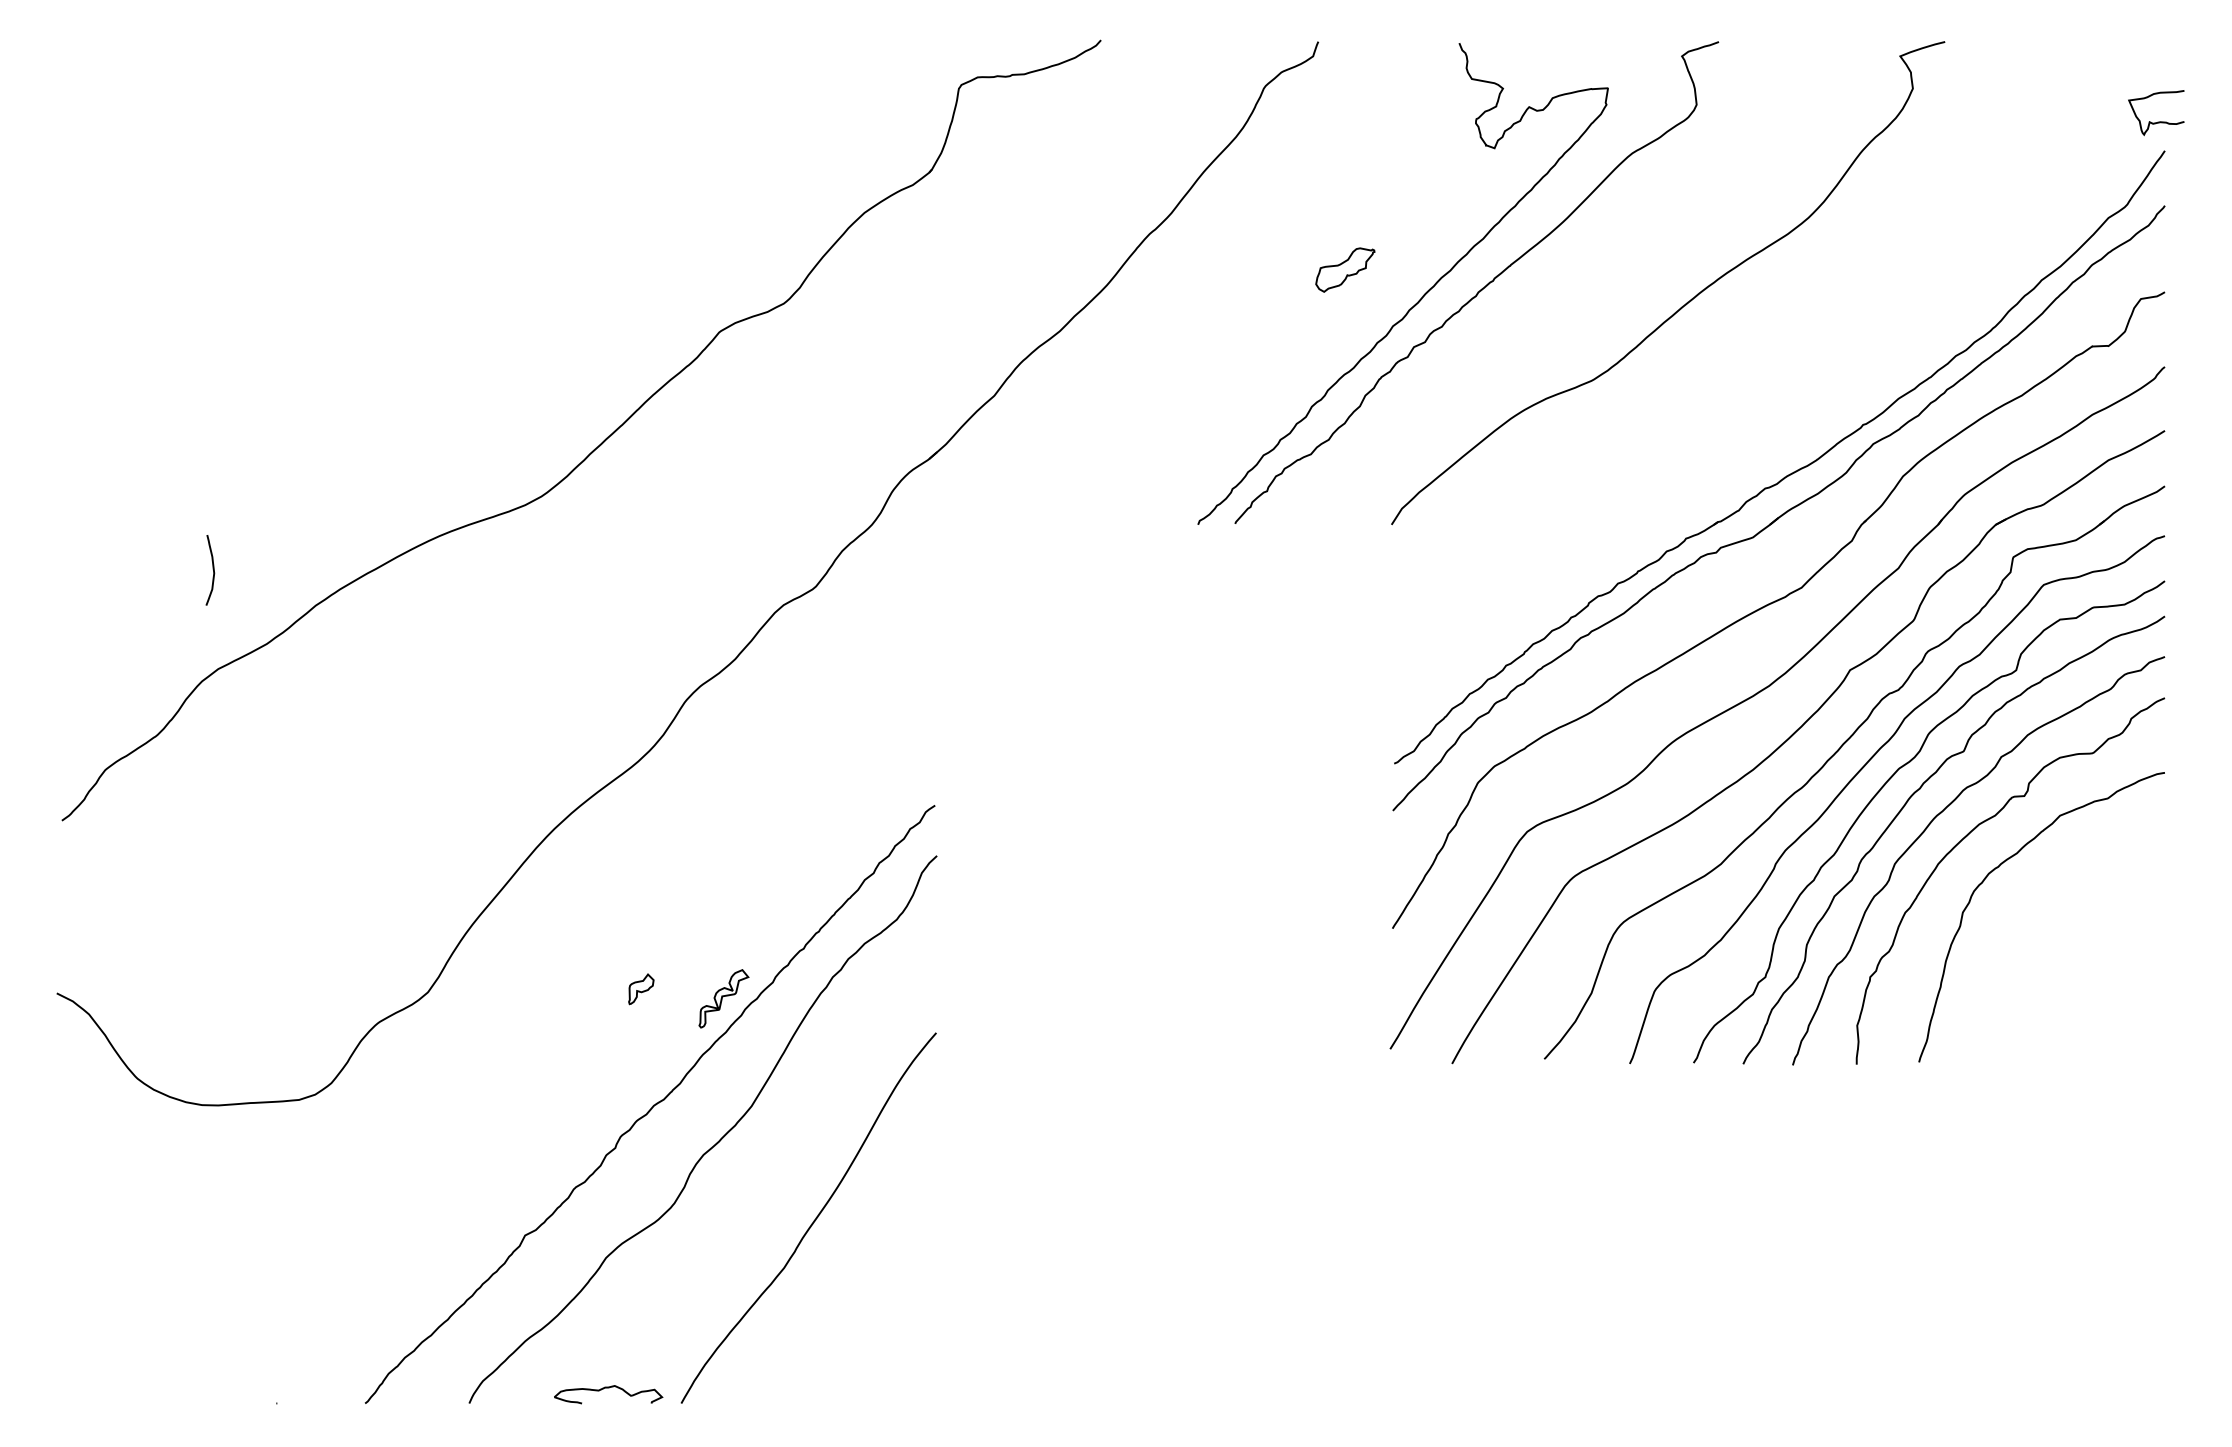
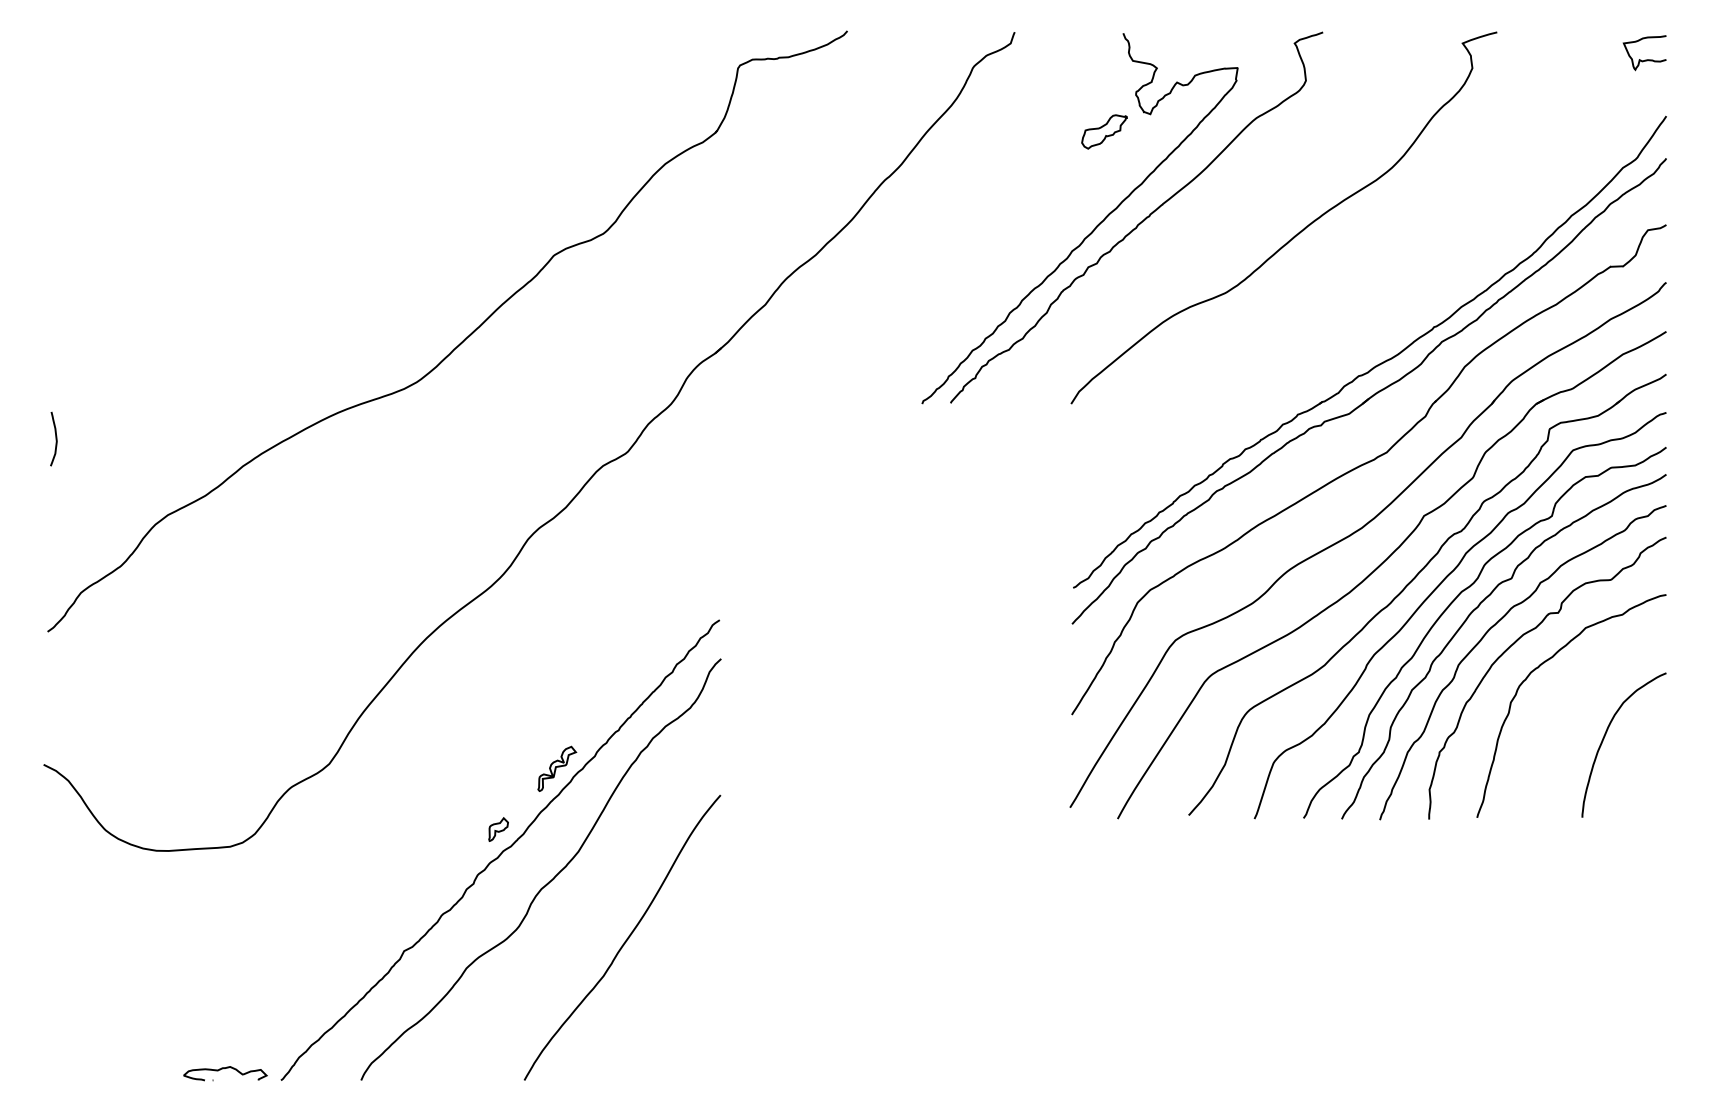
curve: (2157, 121) -> (1645, 59), moved
part: (1345, 269) -> (1104, 131), moved
curve: (212, 569) -> (55, 438), moved
curve: (2084, 960) -> (1604, 739), added
part: (641, 989) -> (498, 829), moved
curve: (607, 1389) -> (224, 1069), moved

